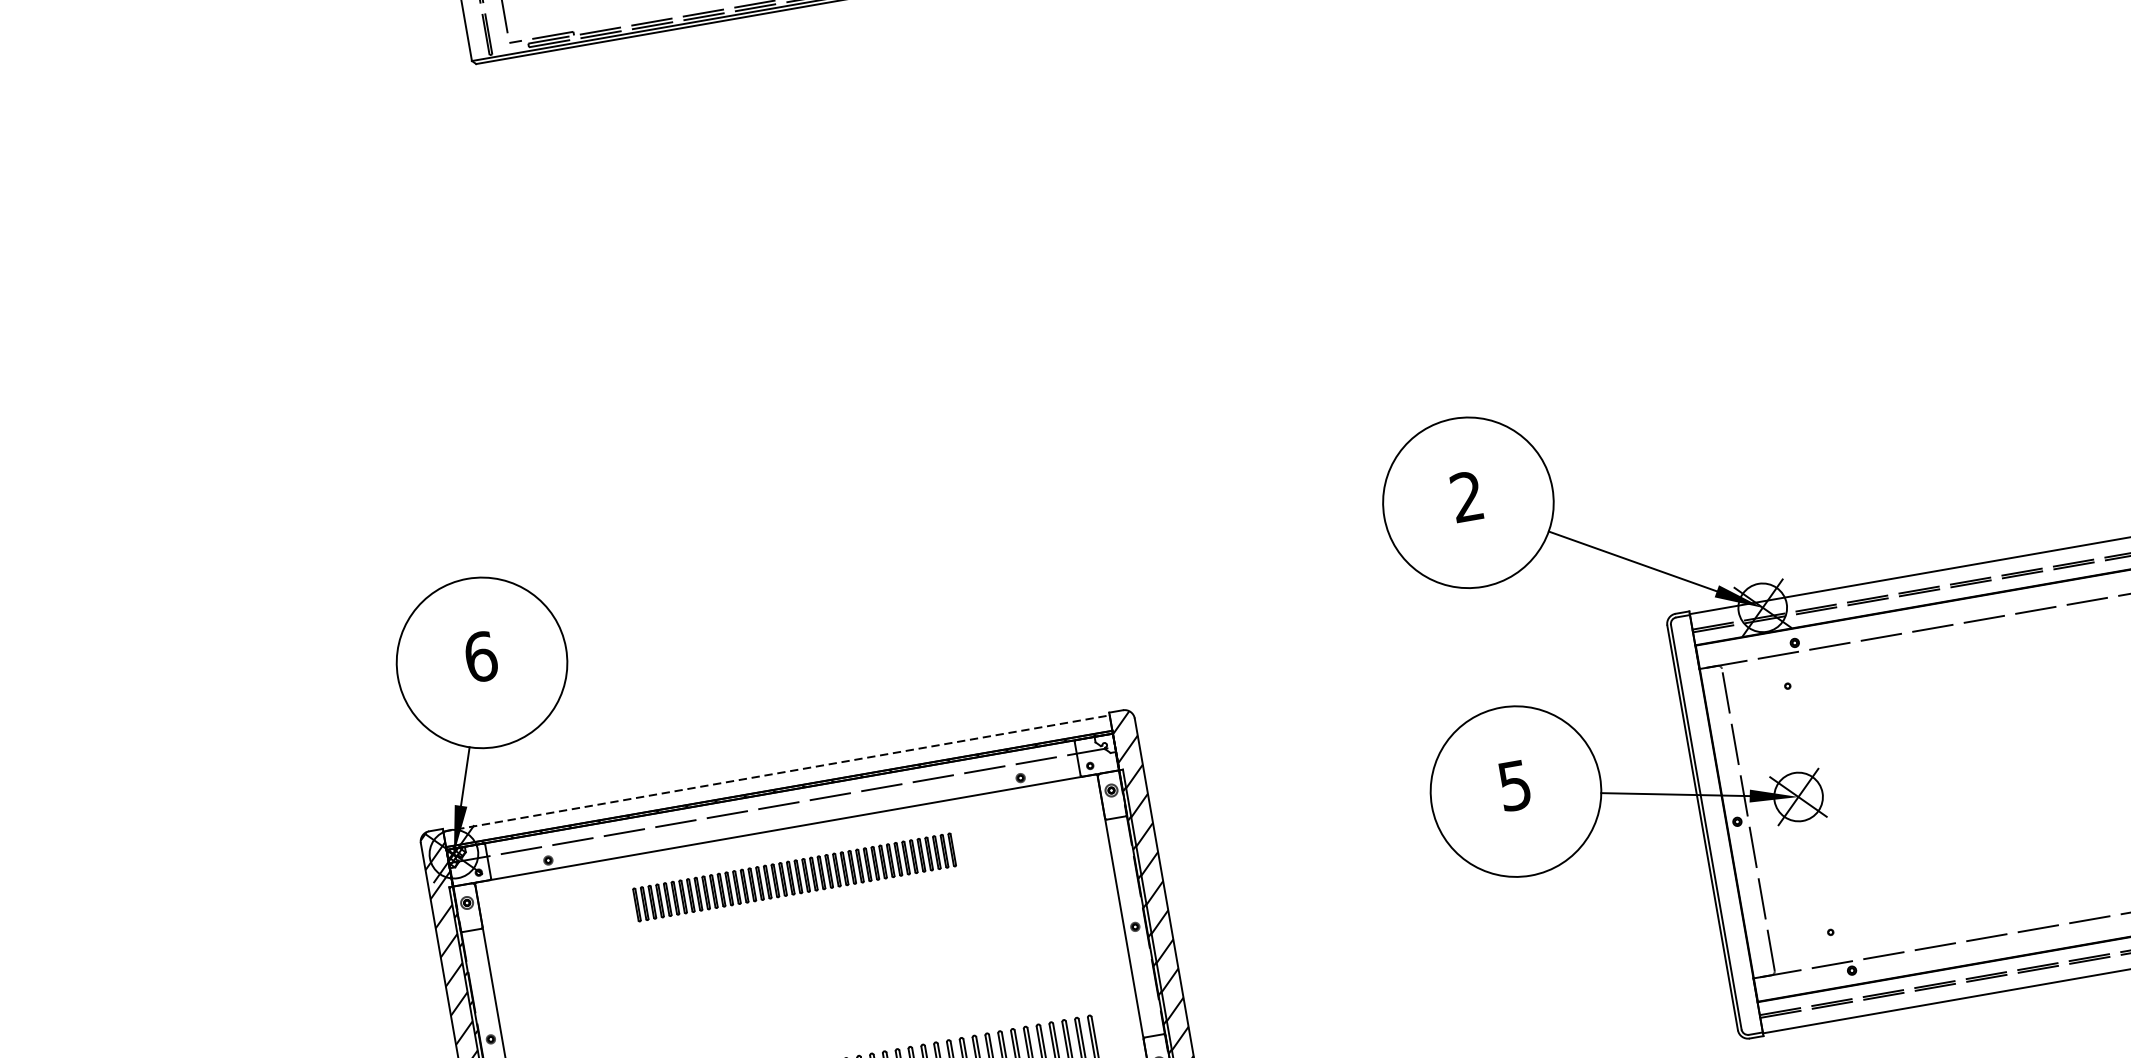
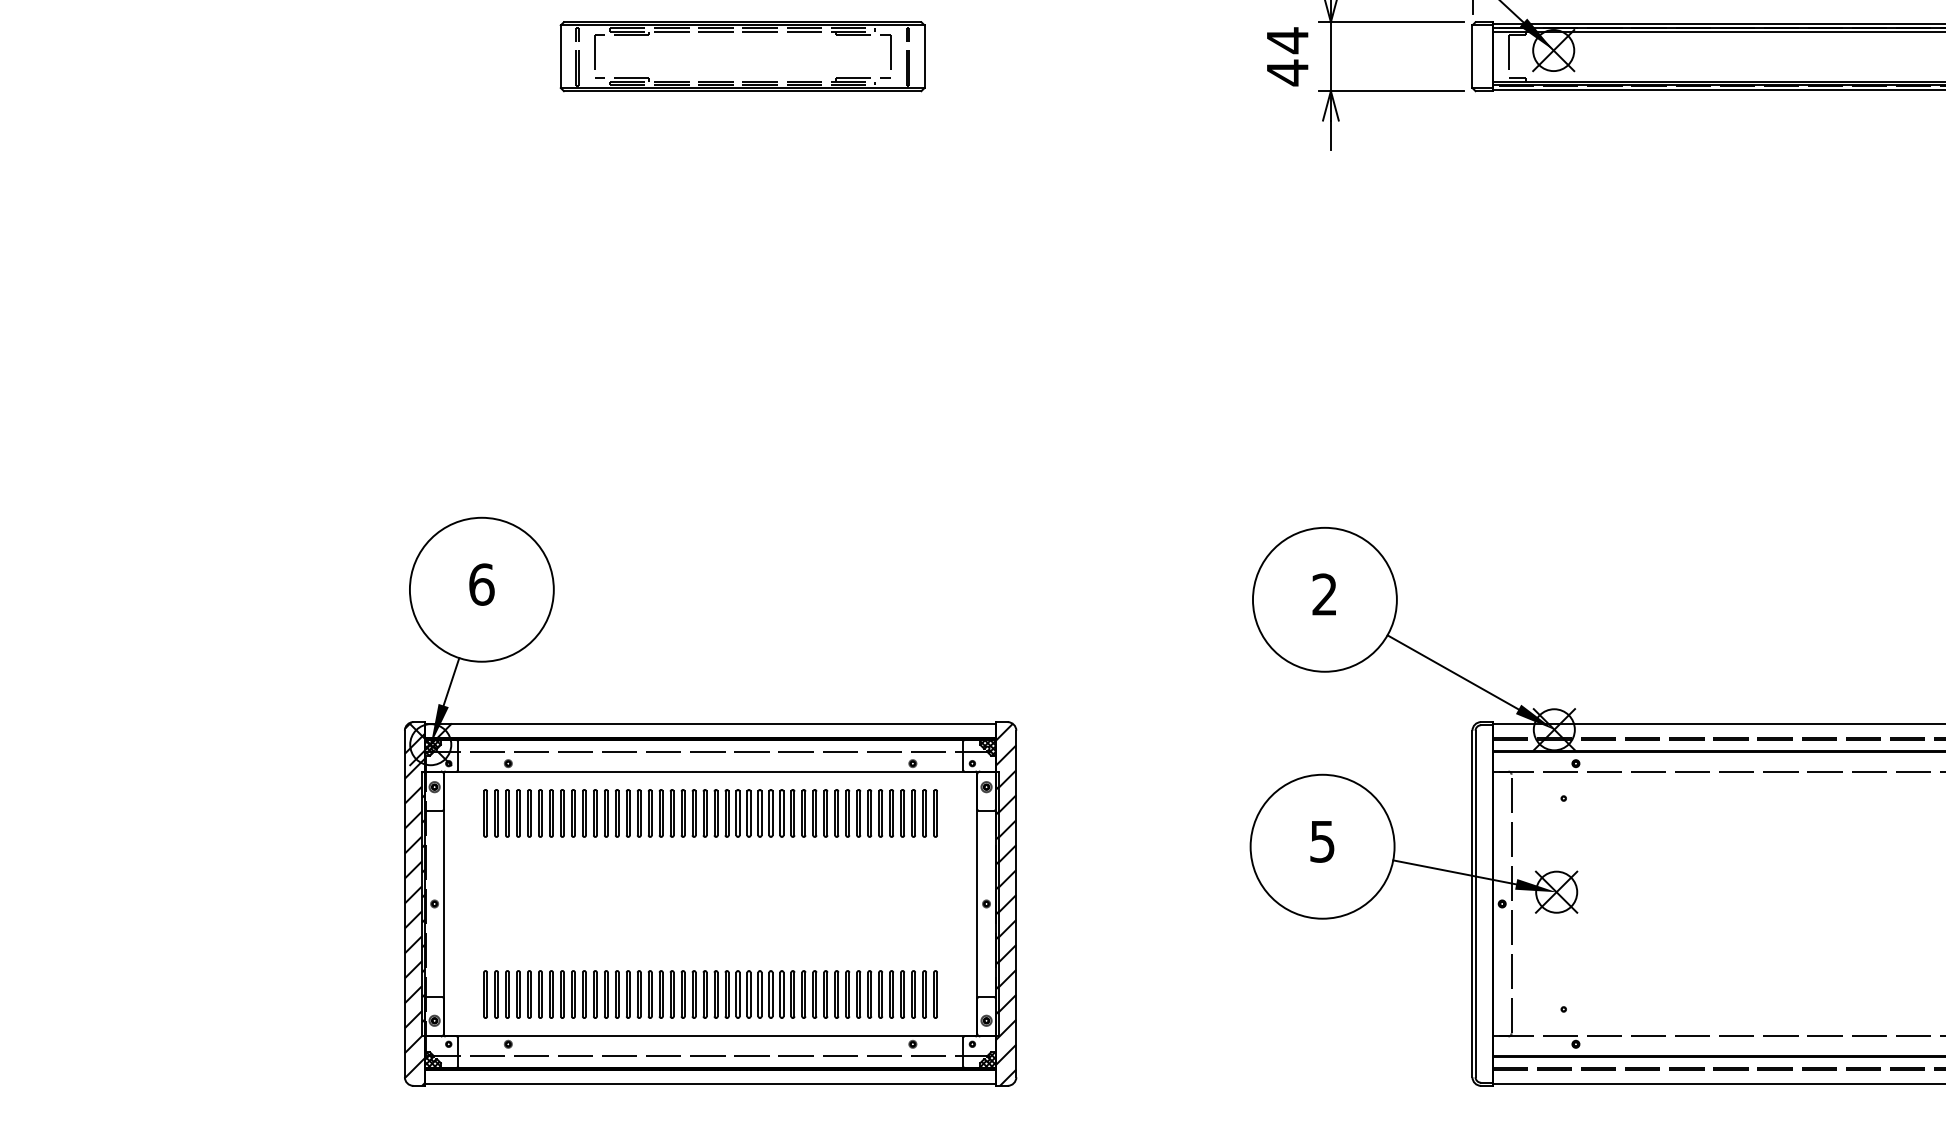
hatch: (1104, 744) -> (987, 747), added
line: (777, 773) -> (711, 724), dashed -> solid
part: (794, 877) -> (710, 813), size x1.67

